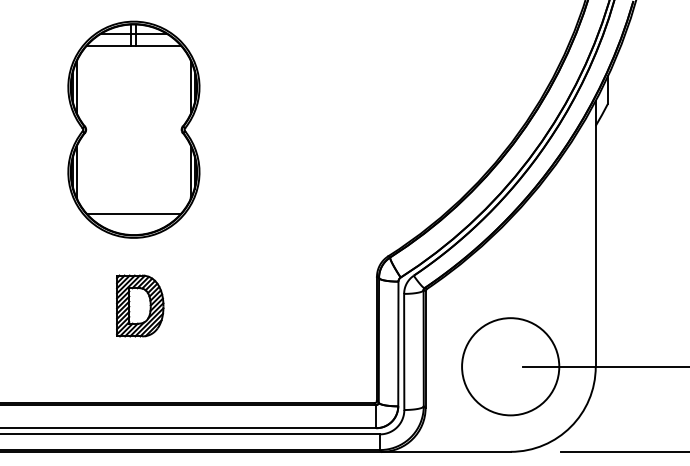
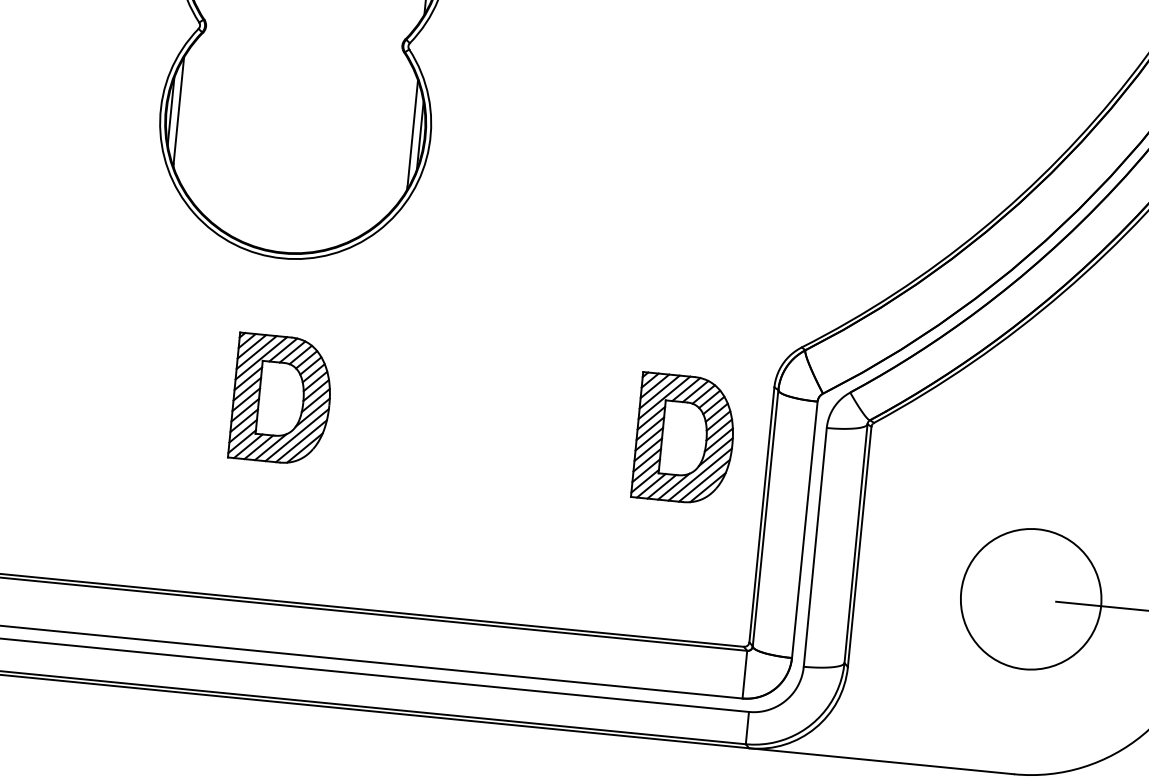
line: (133, 213) -> (286, 208), removed
part: (336, 305) -> (685, 438), added
circle: (510, 366) -> (1030, 598), size x0.7

